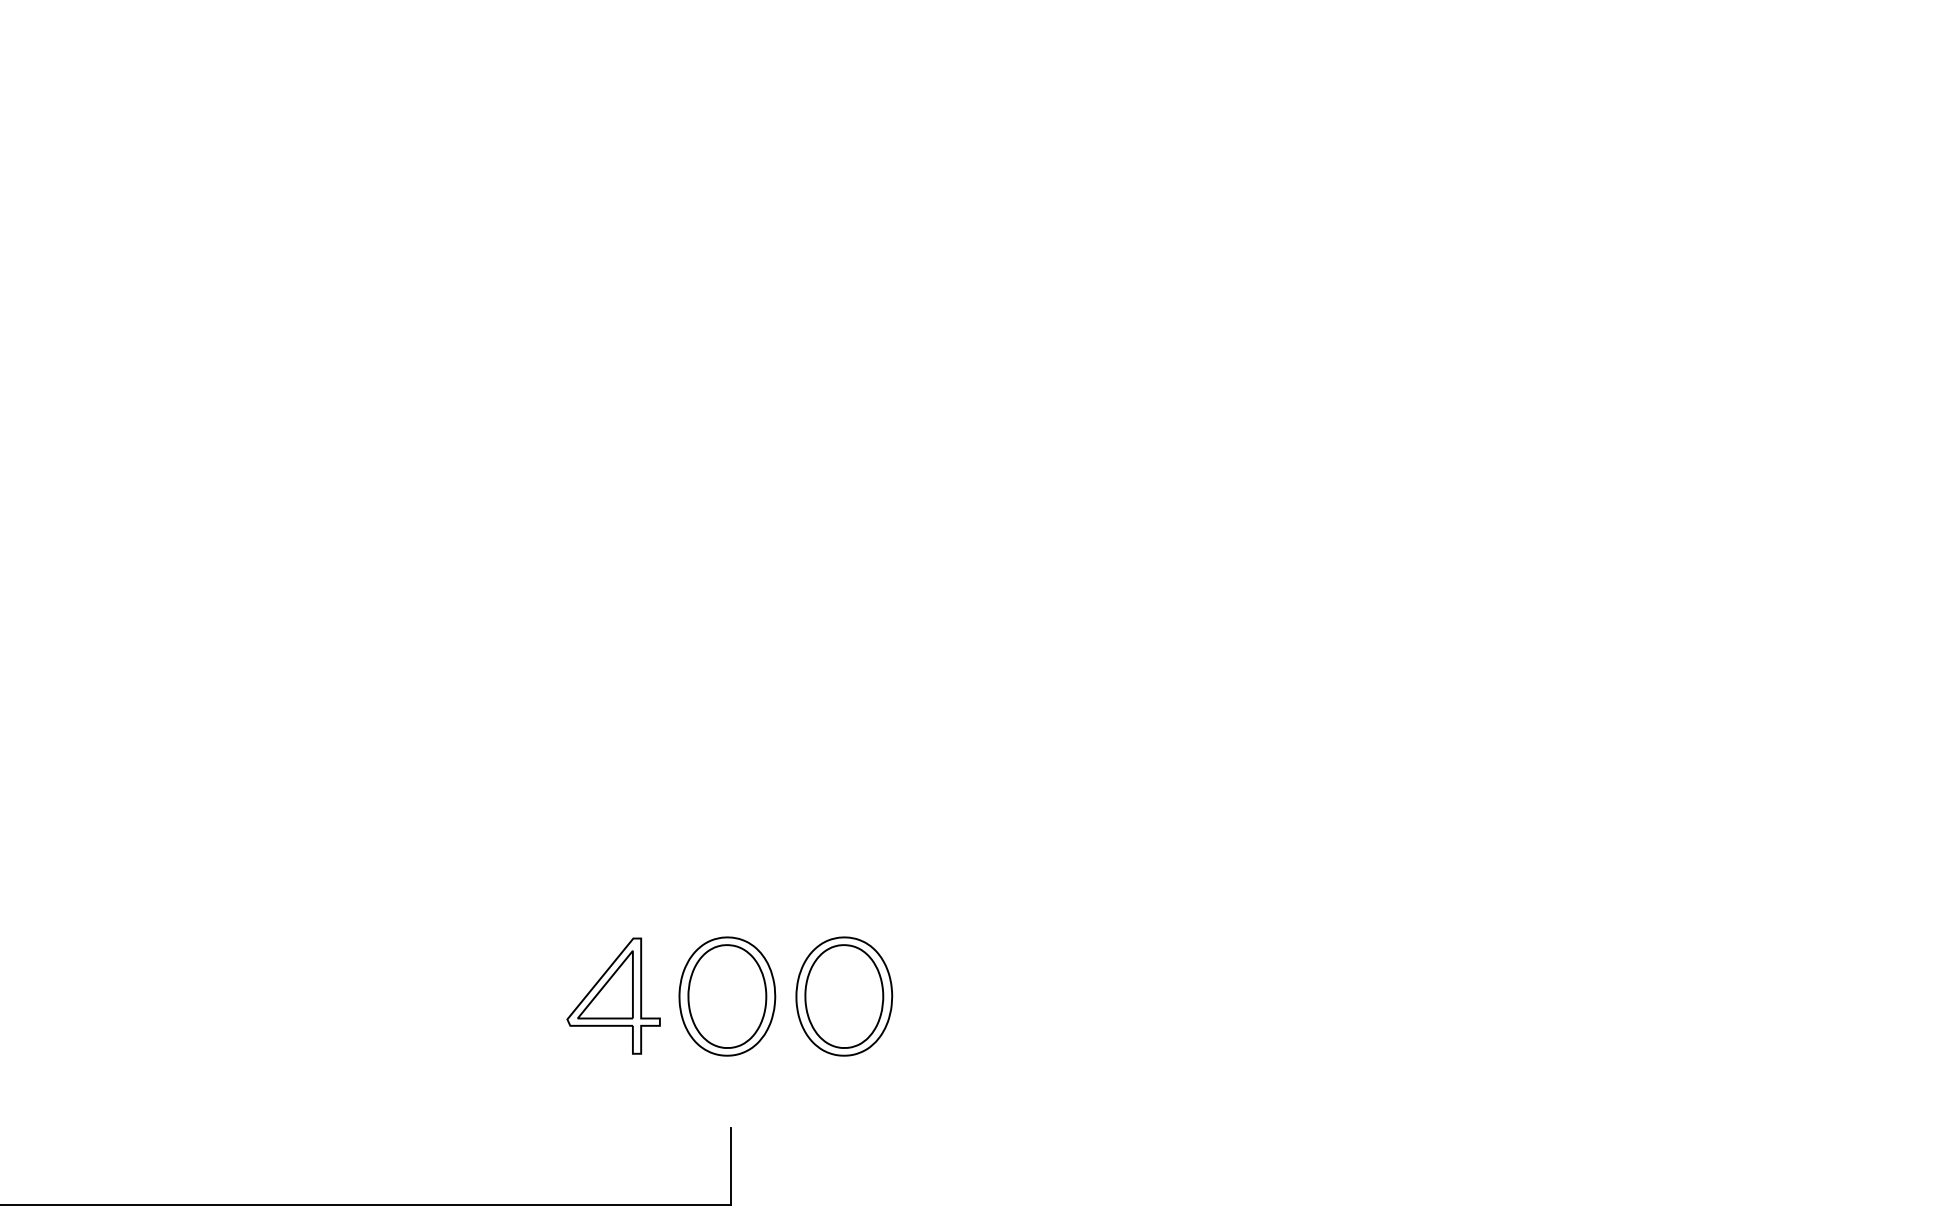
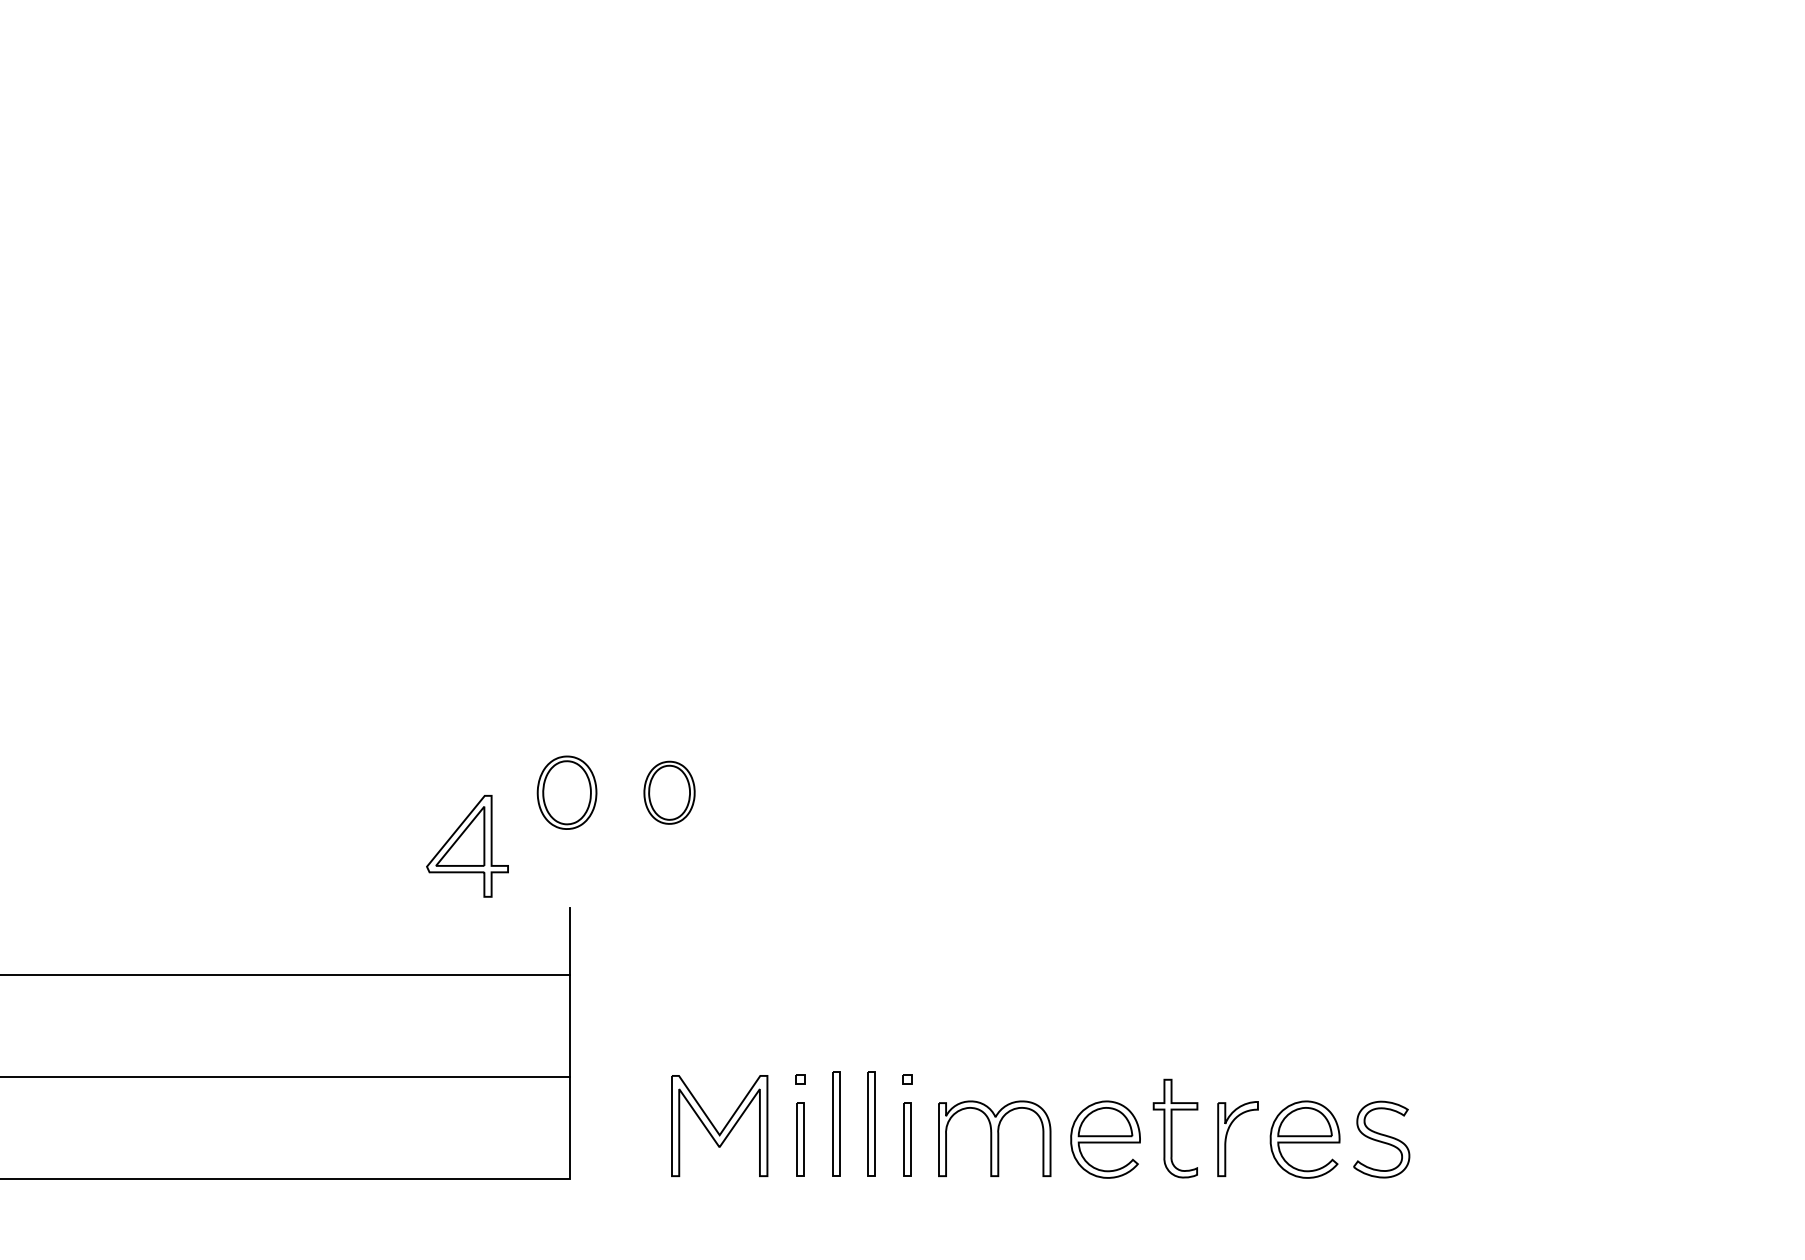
part: (613, 996) -> (467, 846), moved
part: (726, 996) -> (566, 792), size x0.7
part: (844, 996) -> (669, 792), size x0.6

